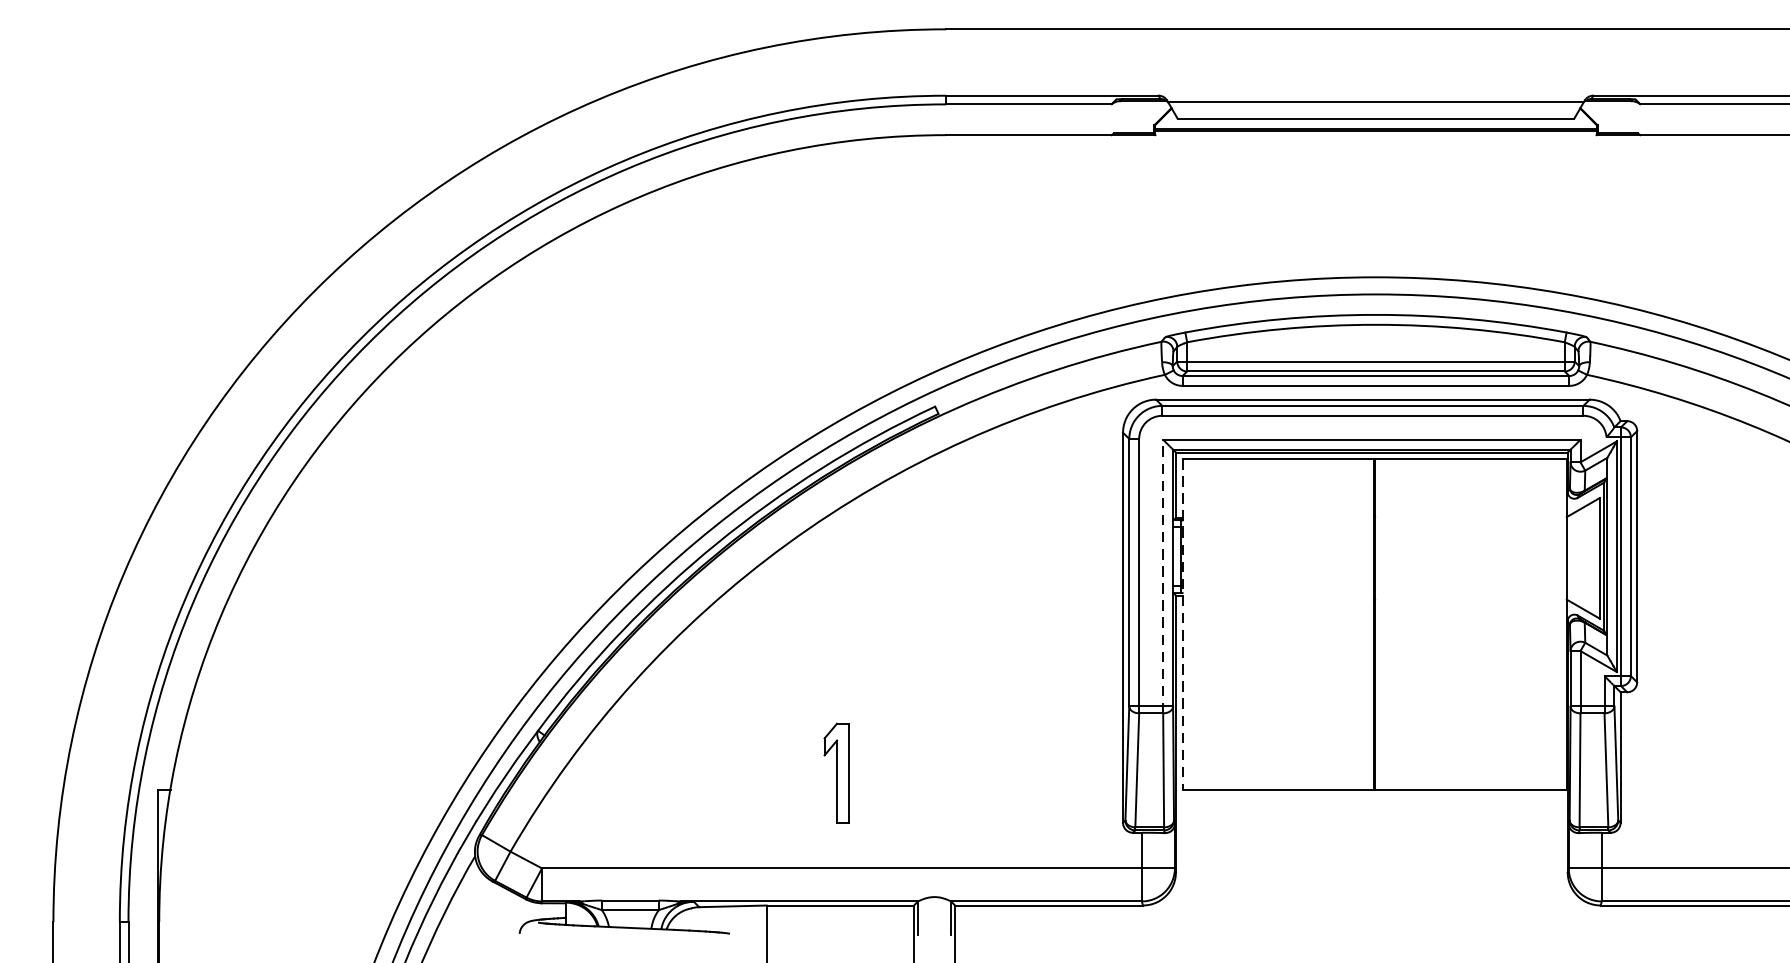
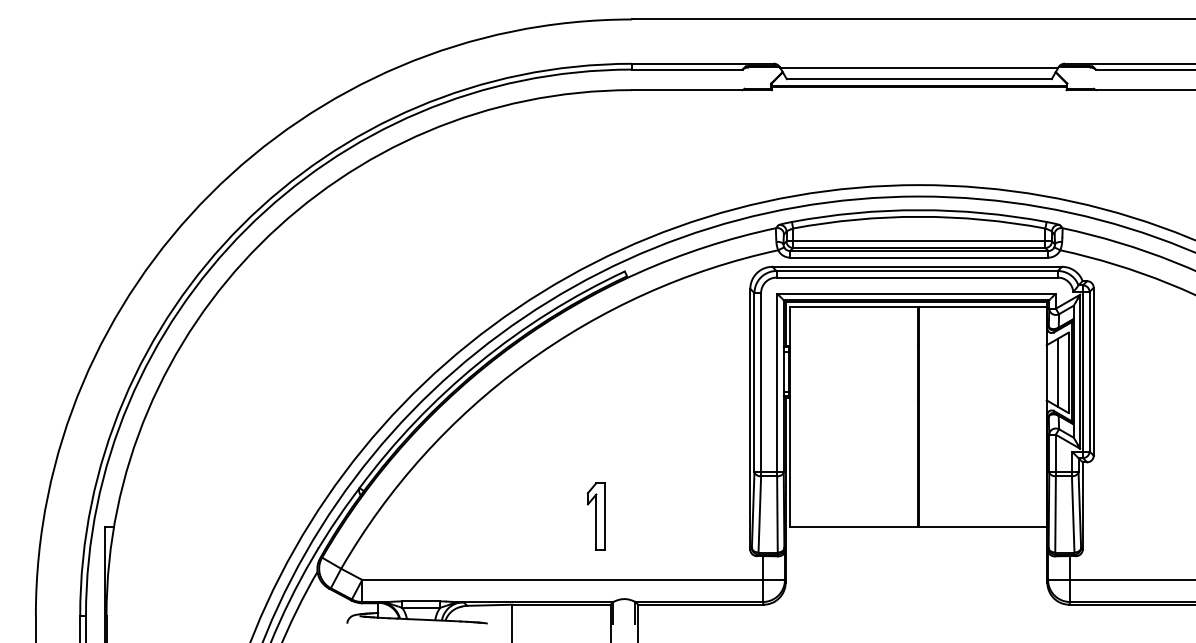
line: (1582, 557) -> (1057, 372), added
line: (1163, 575) -> (777, 384), dashed -> solid
line: (1183, 625) -> (790, 417), dashed -> solid
part: (835, 773) -> (595, 516), moved

